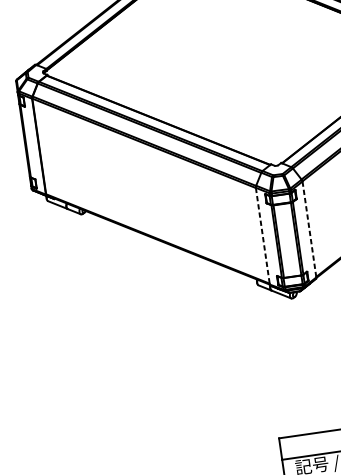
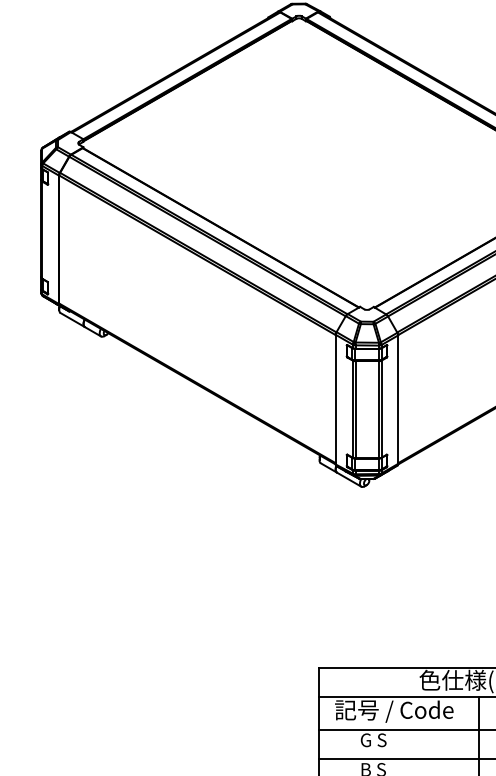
line: (309, 230) -> (398, 400), dashed -> solid
line: (262, 236) -> (335, 399), dashed -> solid

